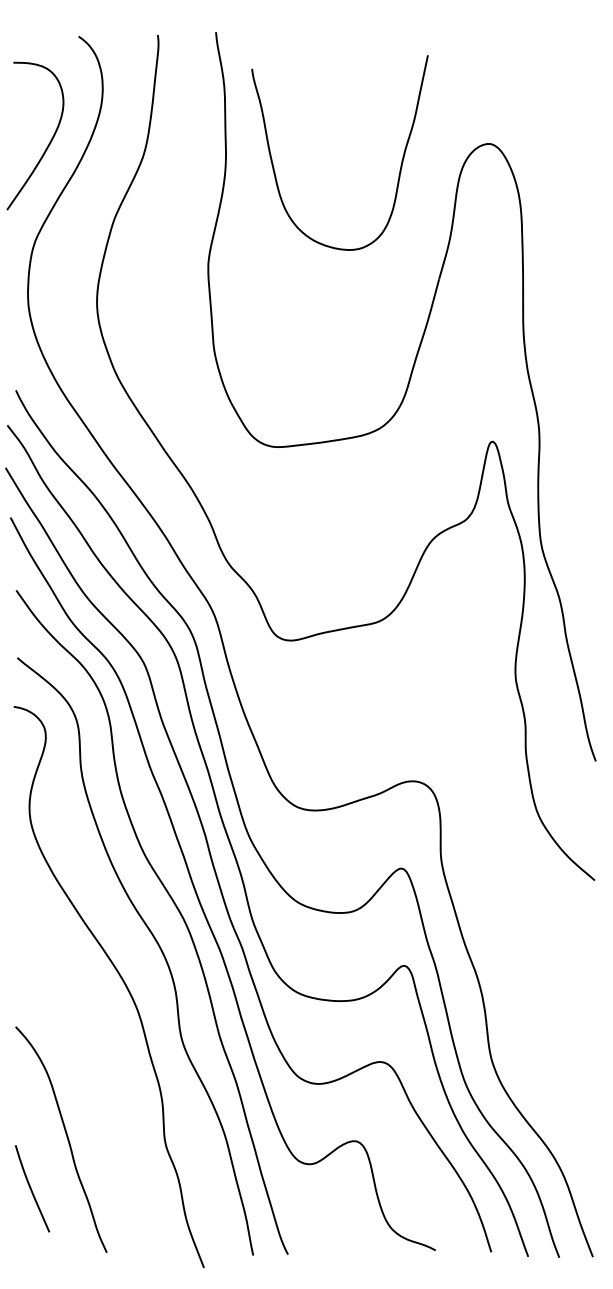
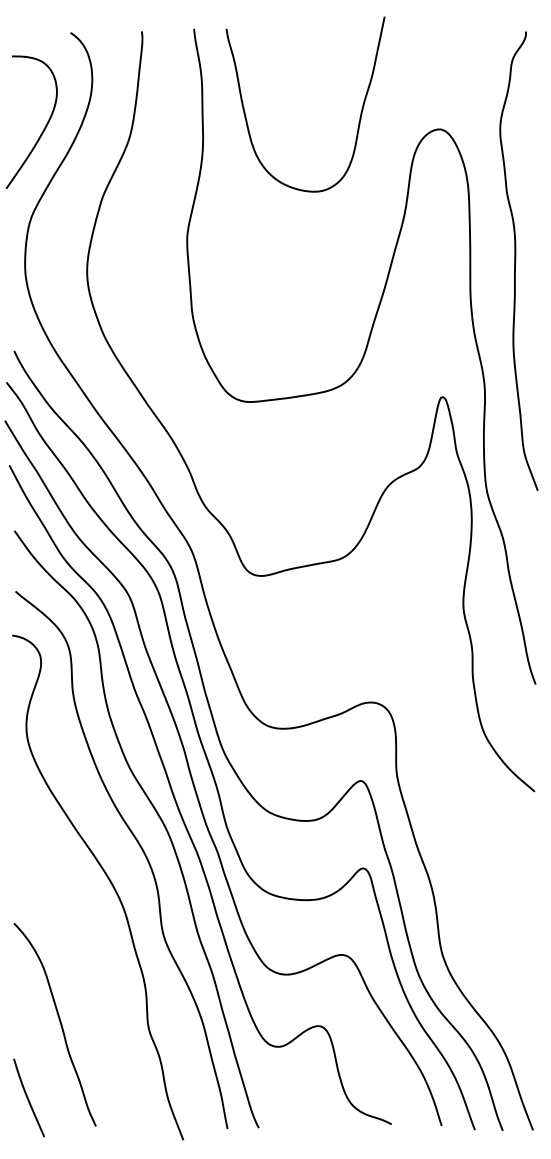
curve: (399, 167) -> (359, 117), moved
curve: (574, 289) -> (516, 260), added
curve: (31, 1188) -> (28, 1097), moved

